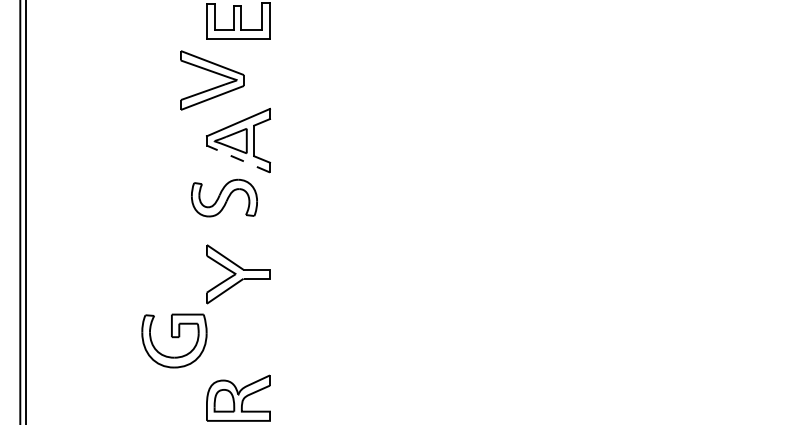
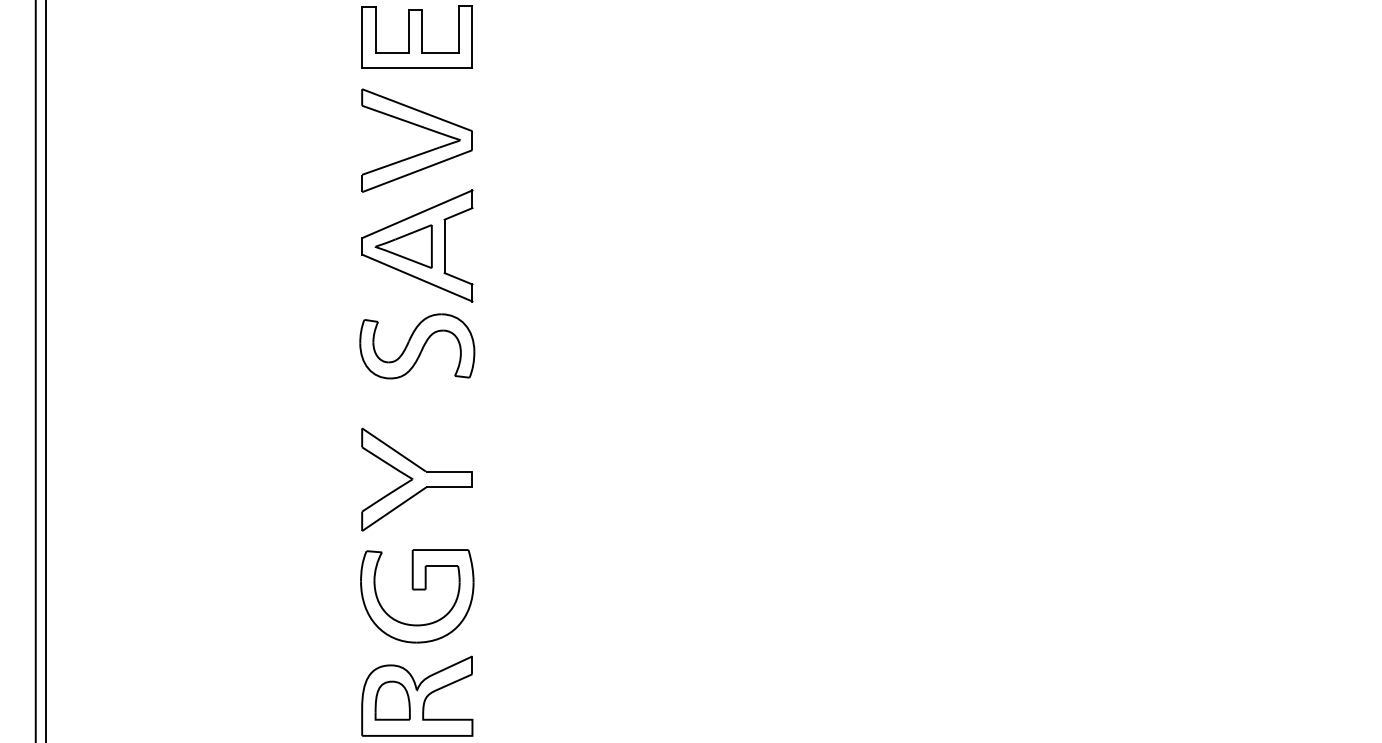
part: (215, 86) -> (422, 151), moved
line: (238, 158) -> (417, 277), dashed -> solid
part: (224, 197) -> (417, 345), moved
part: (174, 340) -> (417, 595), moved

